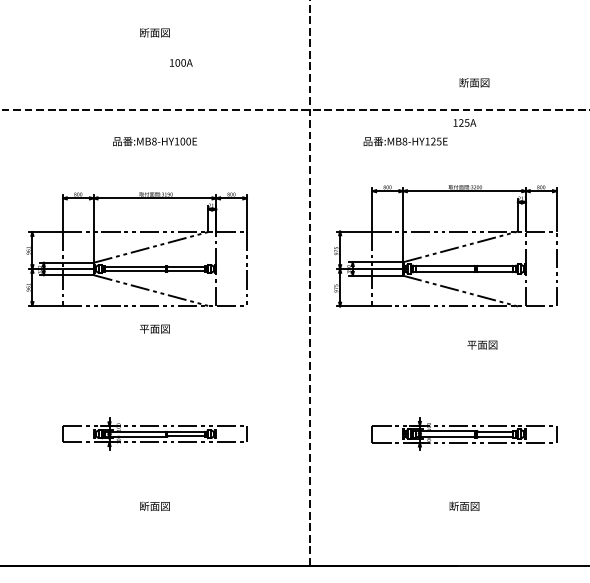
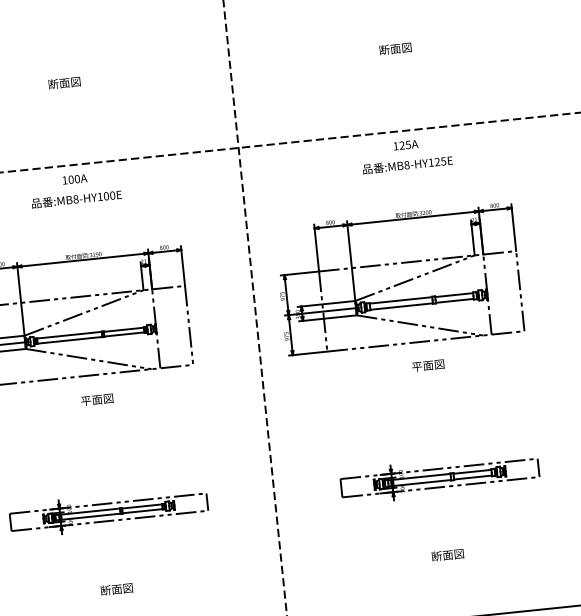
text: (181, 62) -> (75, 178), moved
text: (474, 82) -> (395, 48), moved
text: (405, 141) -> (407, 165), moved
text: (482, 344) -> (428, 365), moved

